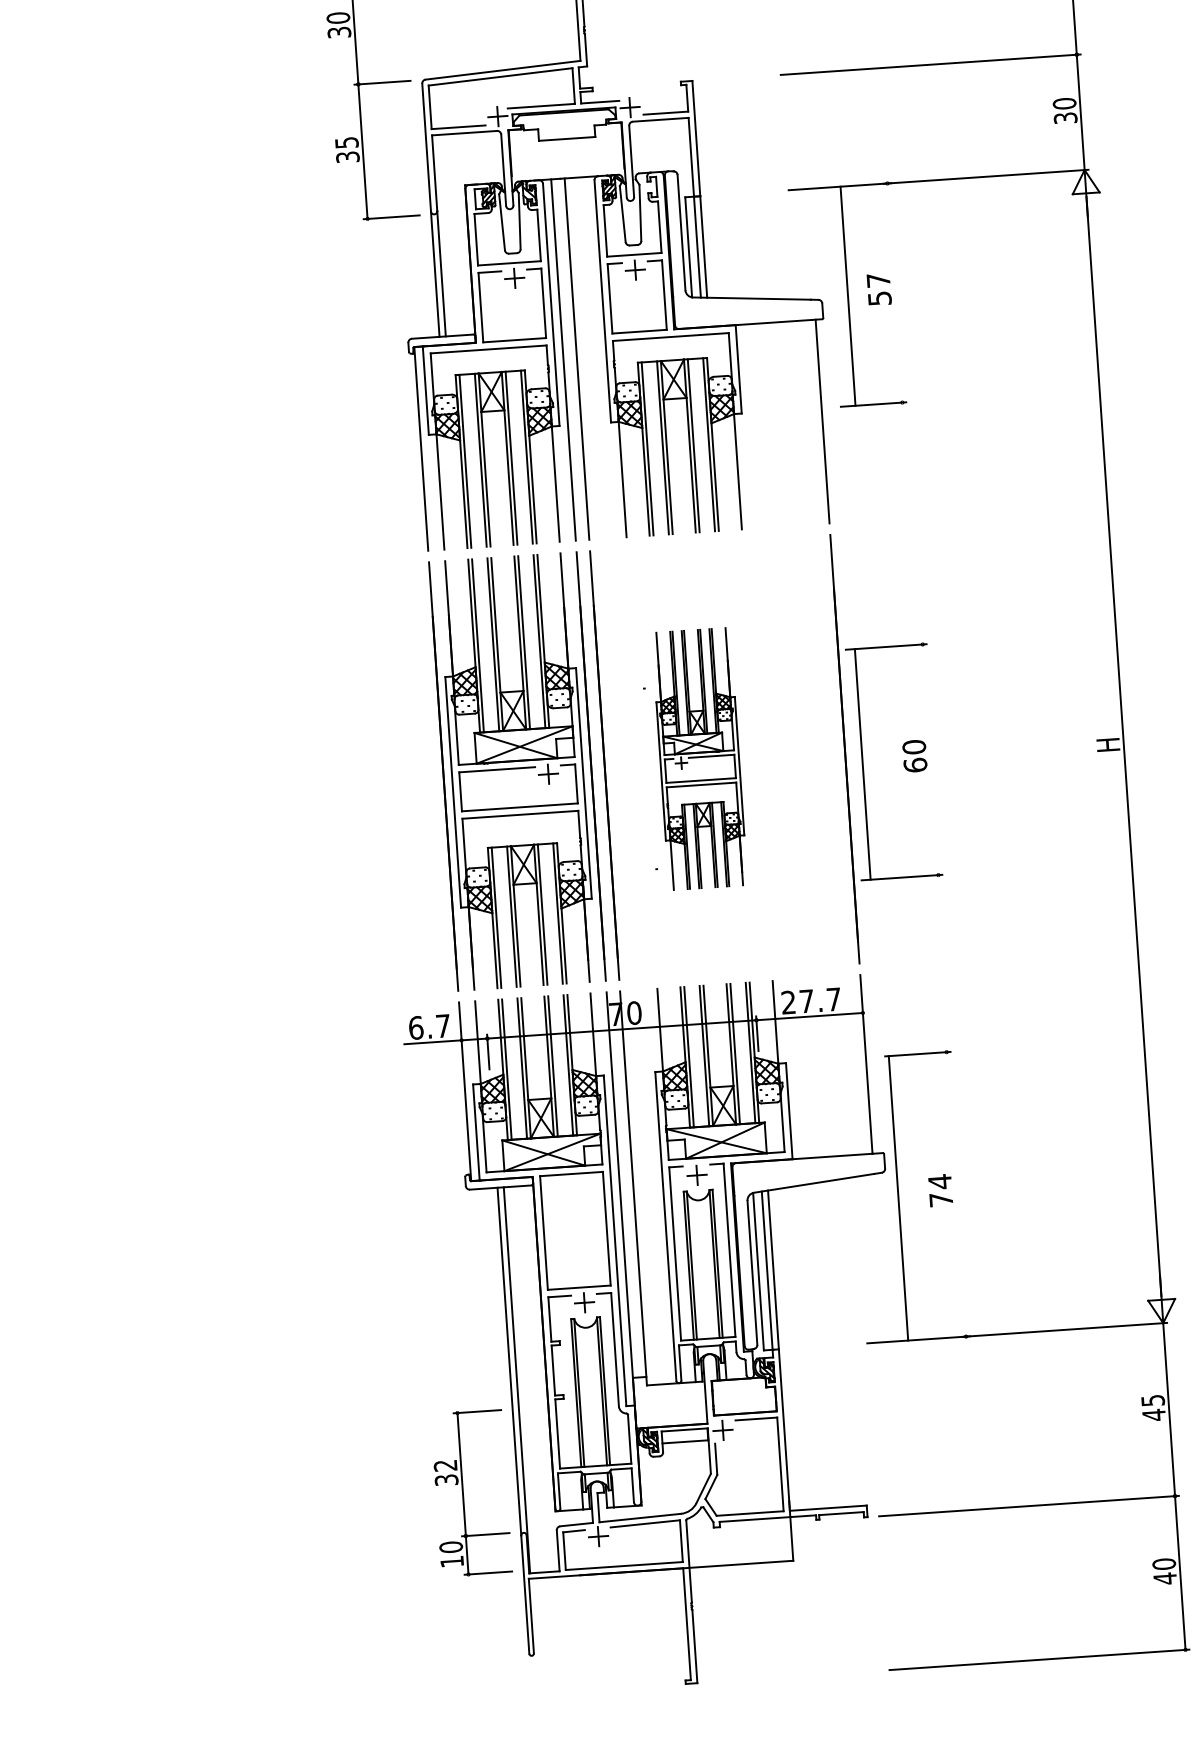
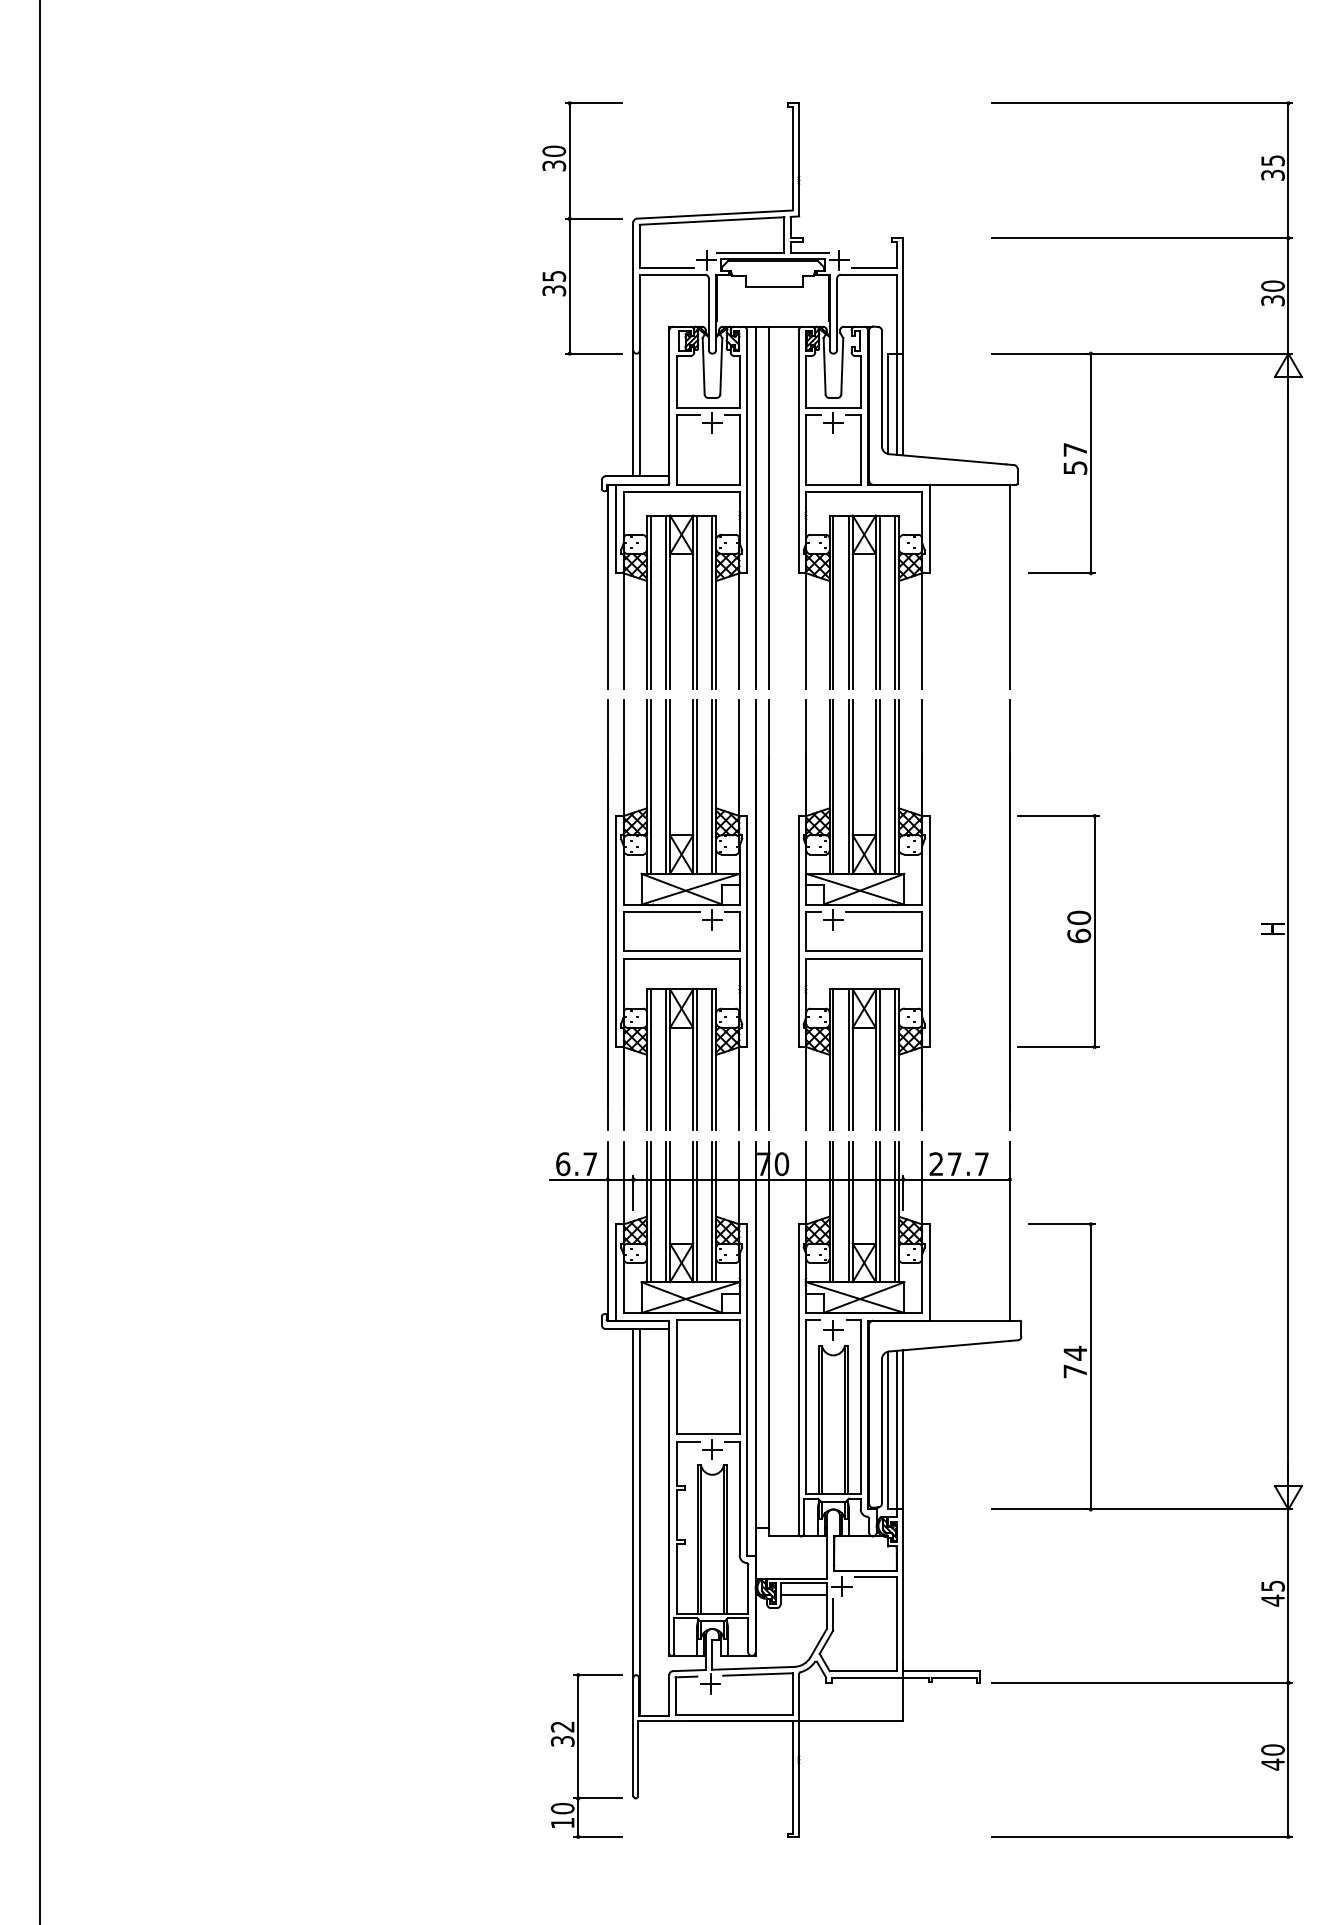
line: (847, 296) -> (1090, 463), moved
part: (699, 758) -> (864, 914), size x1.67
line: (862, 764) -> (1094, 931), moved
line: (898, 1197) -> (1090, 1366), moved
part: (463, 1493) -> (578, 1755), moved

